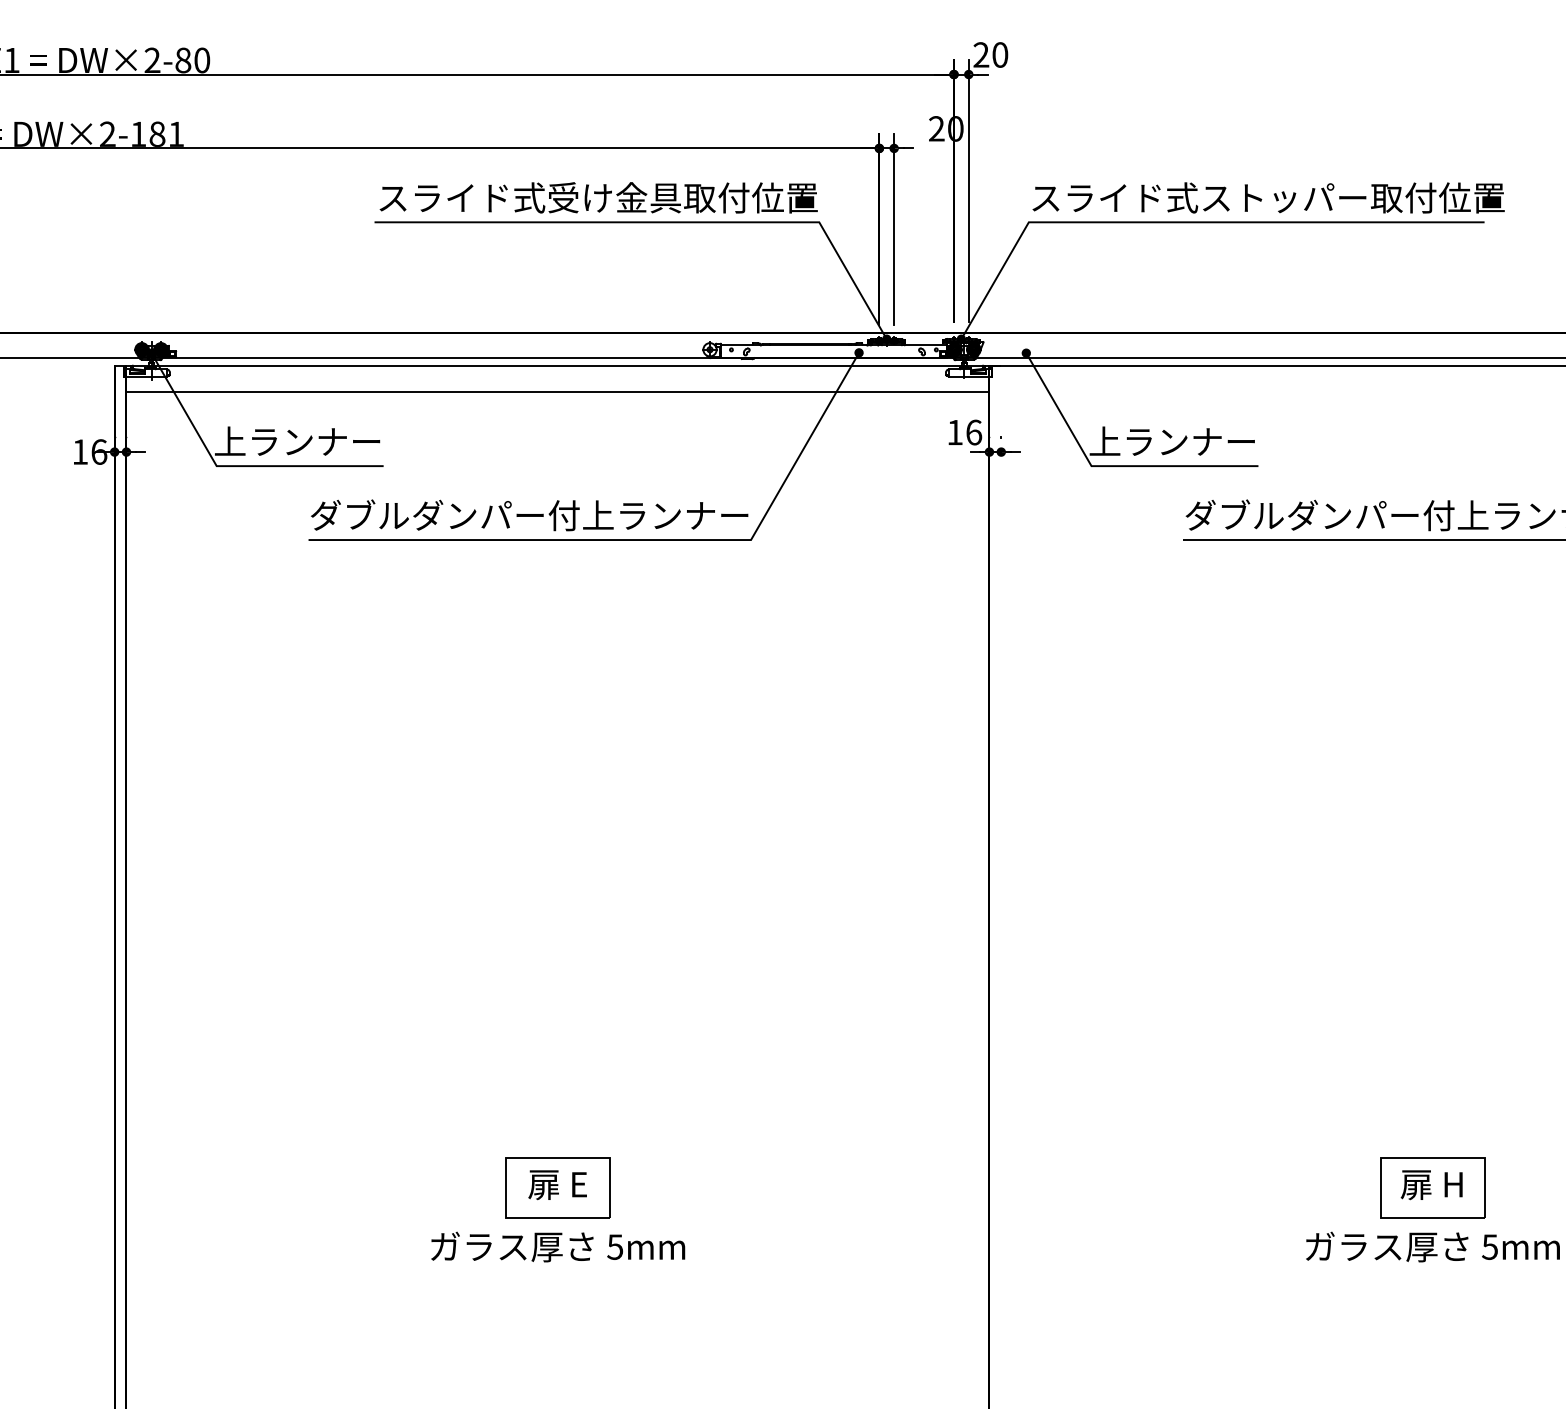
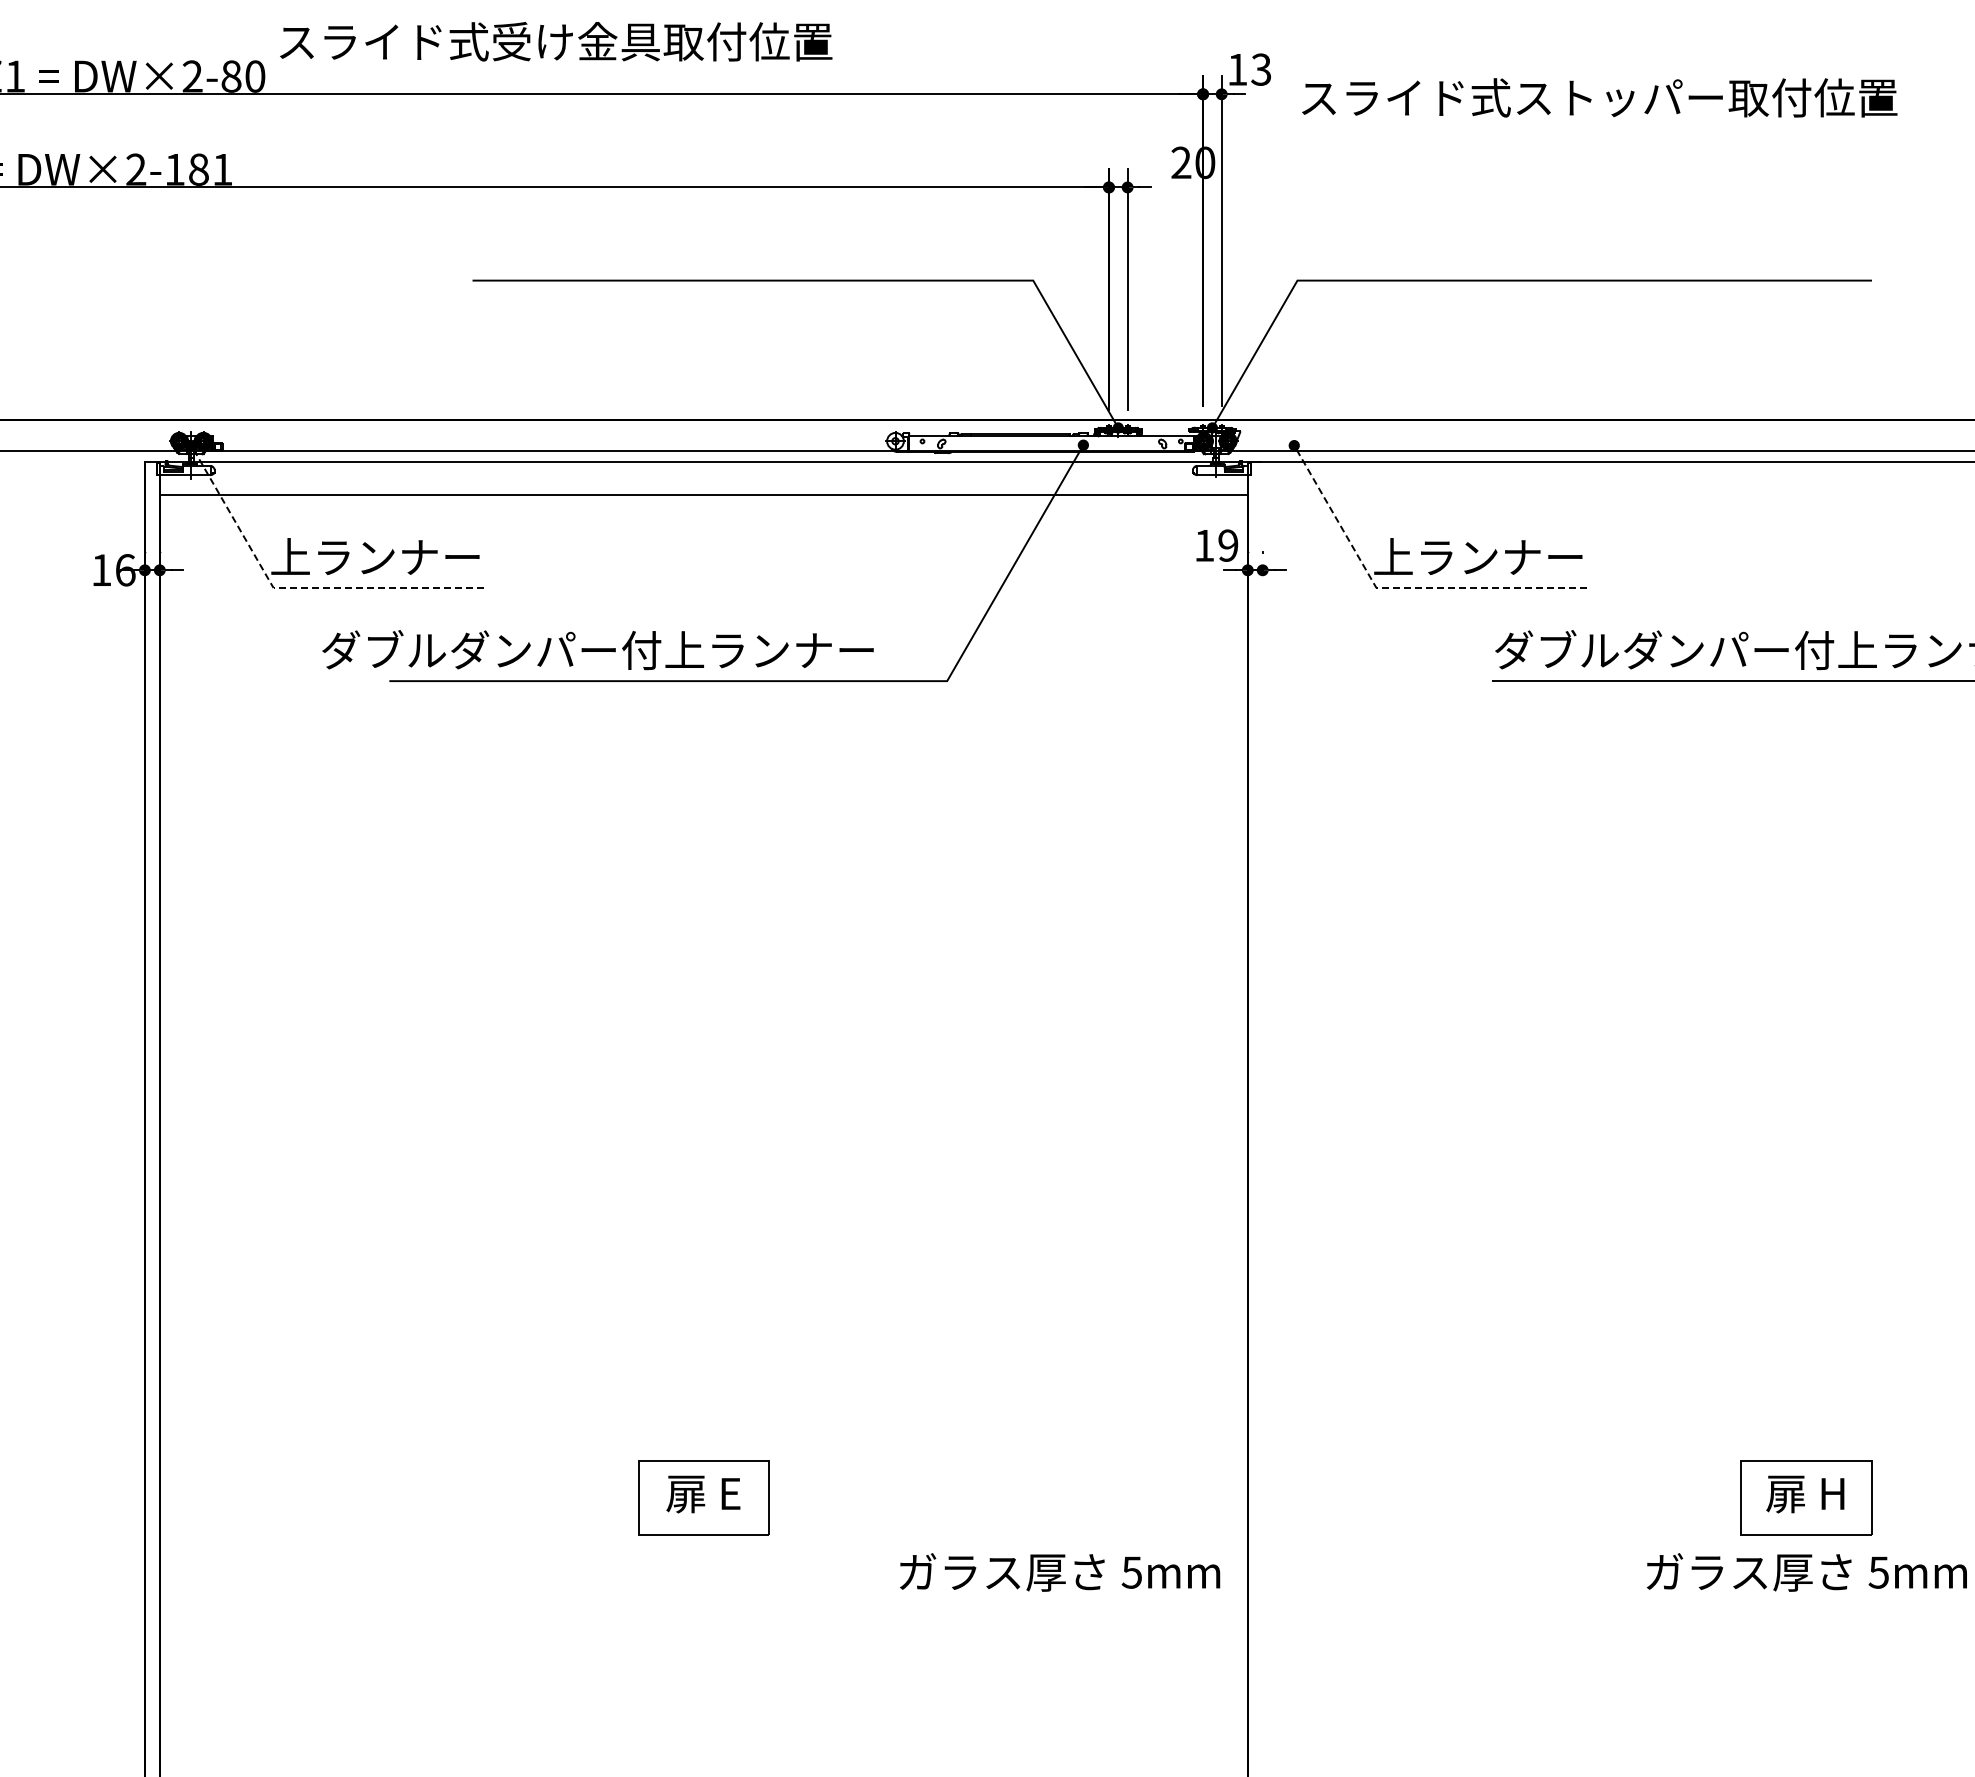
text: (990, 54) -> (1249, 69), 20 -> 13
text: (598, 197) -> (556, 41), moved
text: (1268, 197) -> (1599, 97), moved
text: (974, 432) -> (1228, 545), 16 -> 19
line: (234, 466) -> (295, 588), solid -> dashed
line: (1109, 466) -> (1398, 588), solid -> dashed
text: (529, 515) -> (597, 650), moved
text: (558, 1247) -> (1060, 1572), moved

